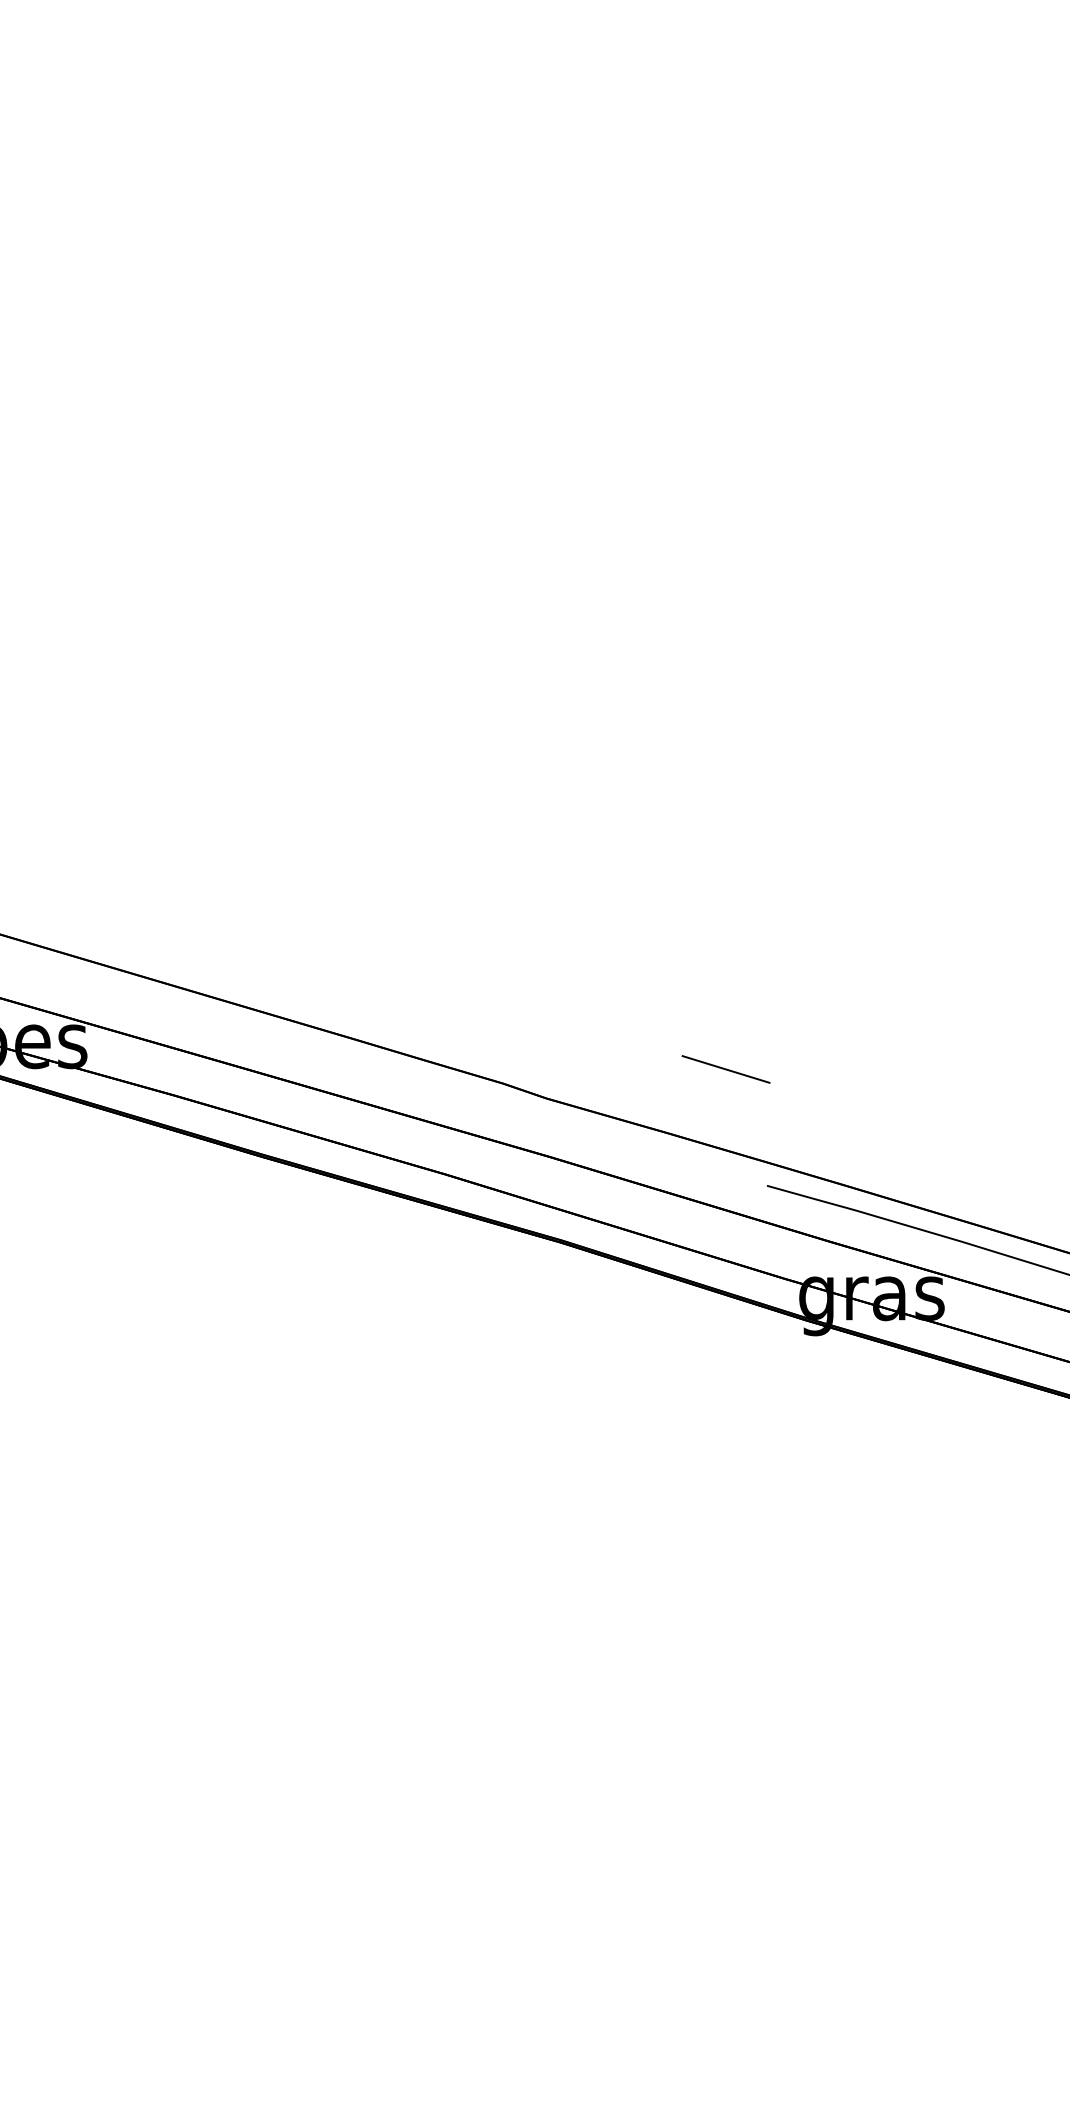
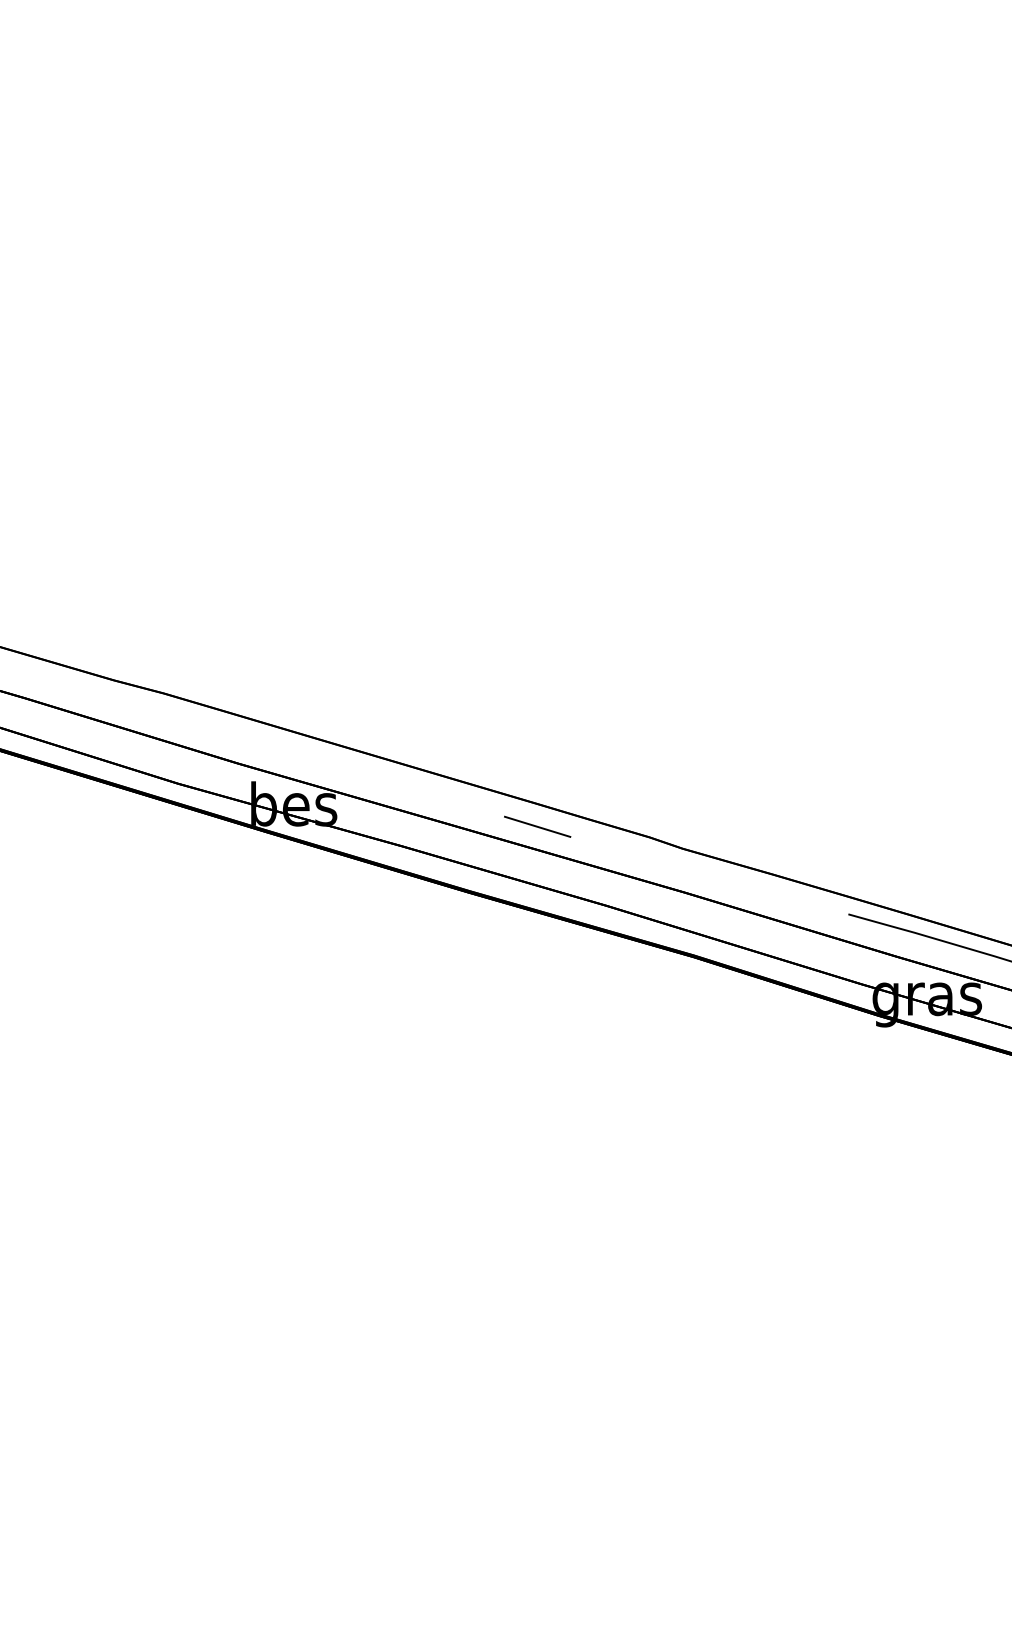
line: (725, 1068) -> (537, 826), moved

